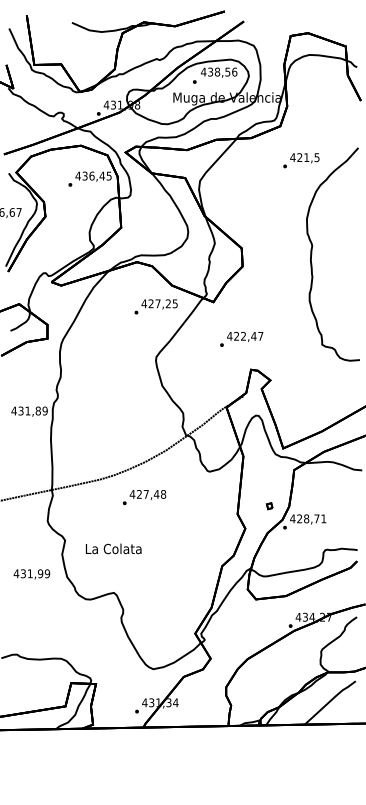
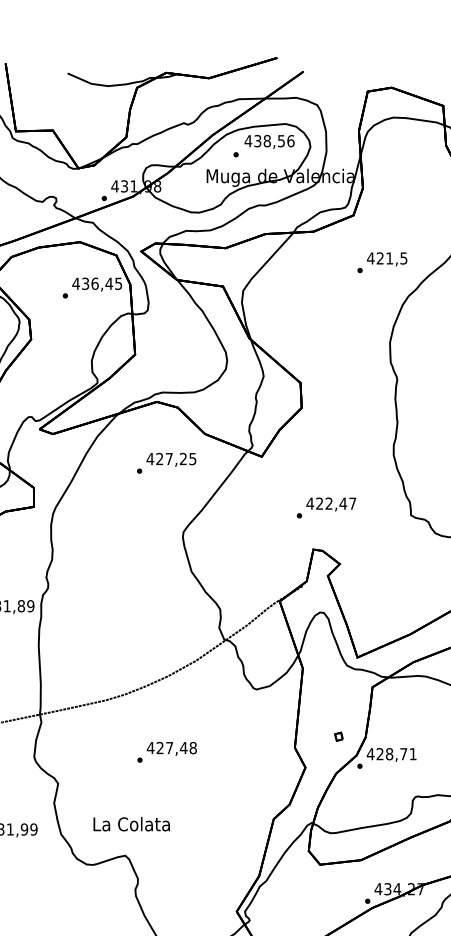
text: (155, 306) -> (165, 462), moved
text: (241, 338) -> (326, 506), moved
text: (144, 497) -> (167, 752), moved
text: (113, 548) -> (131, 823), moved

